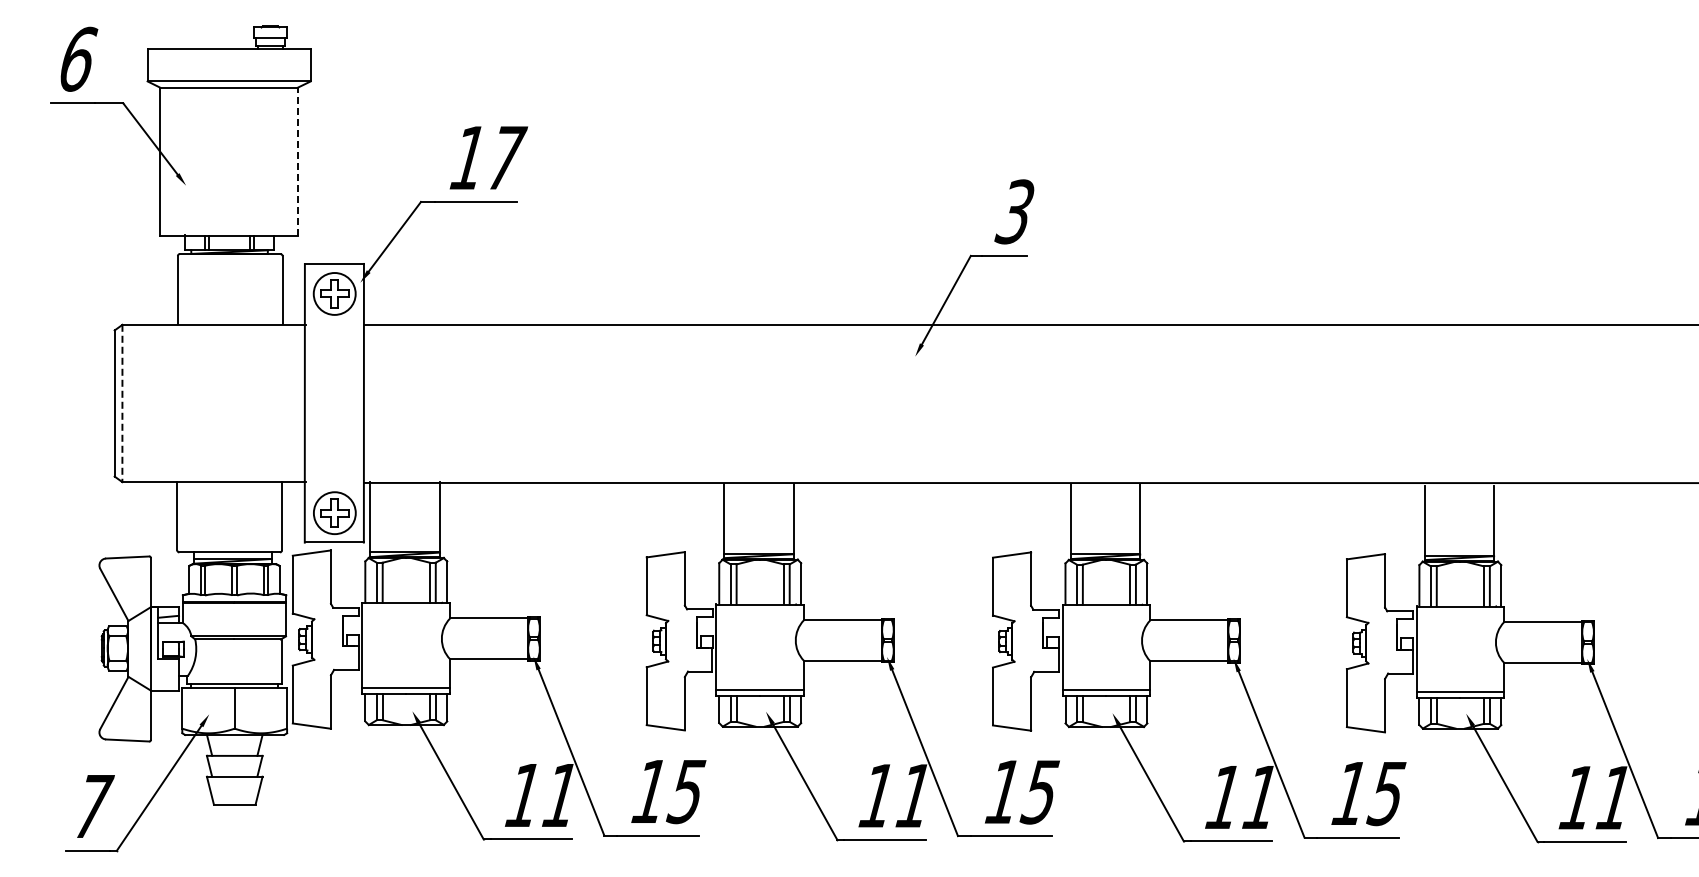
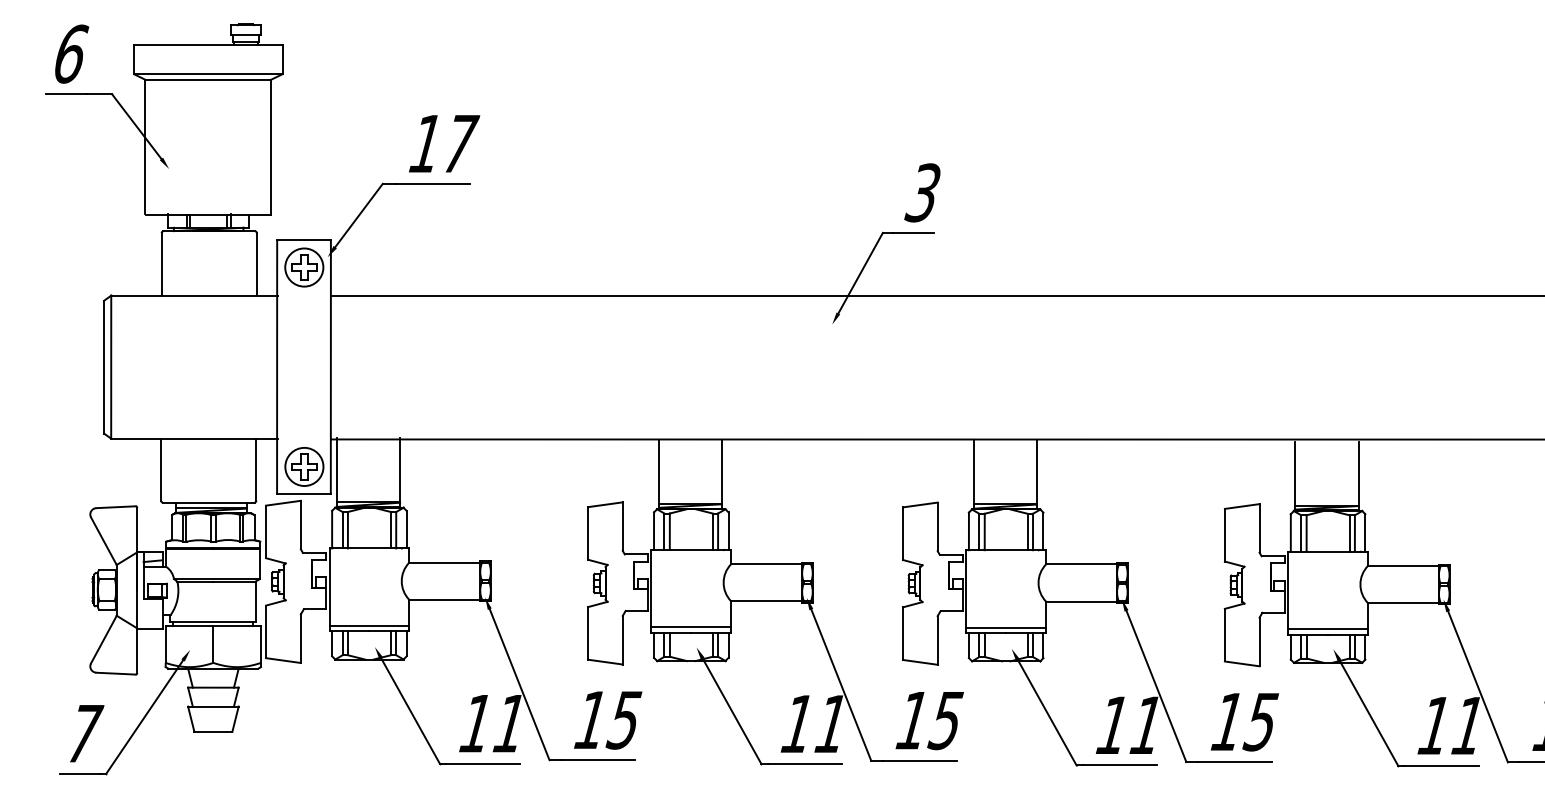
line: (297, 160) -> (270, 146), dashed -> solid
line: (122, 403) -> (111, 367), dashed -> solid

